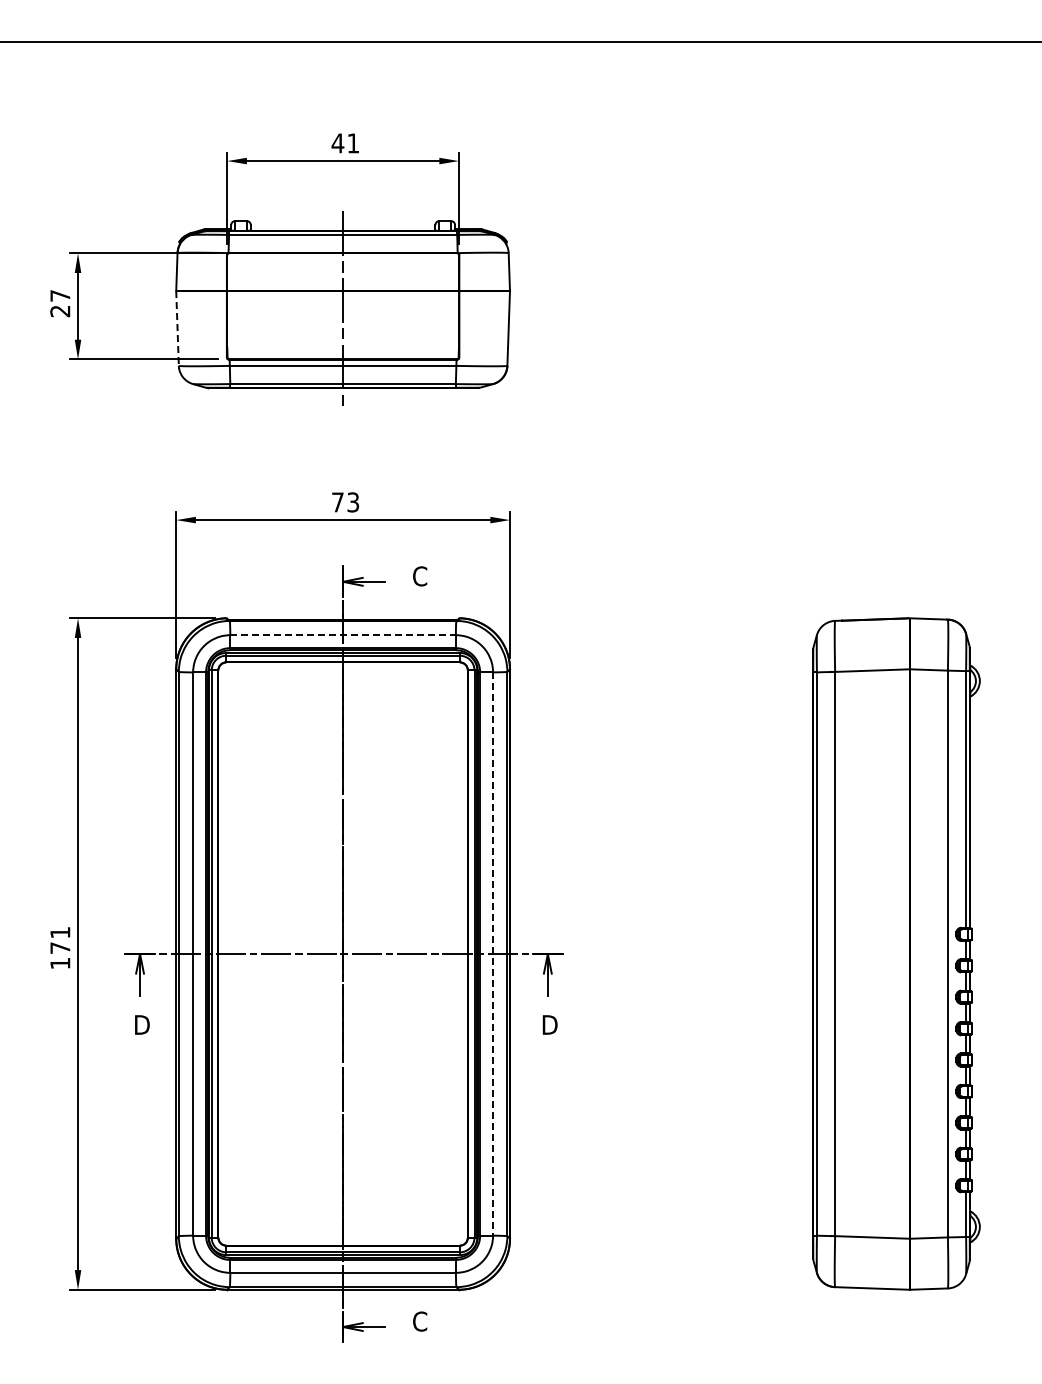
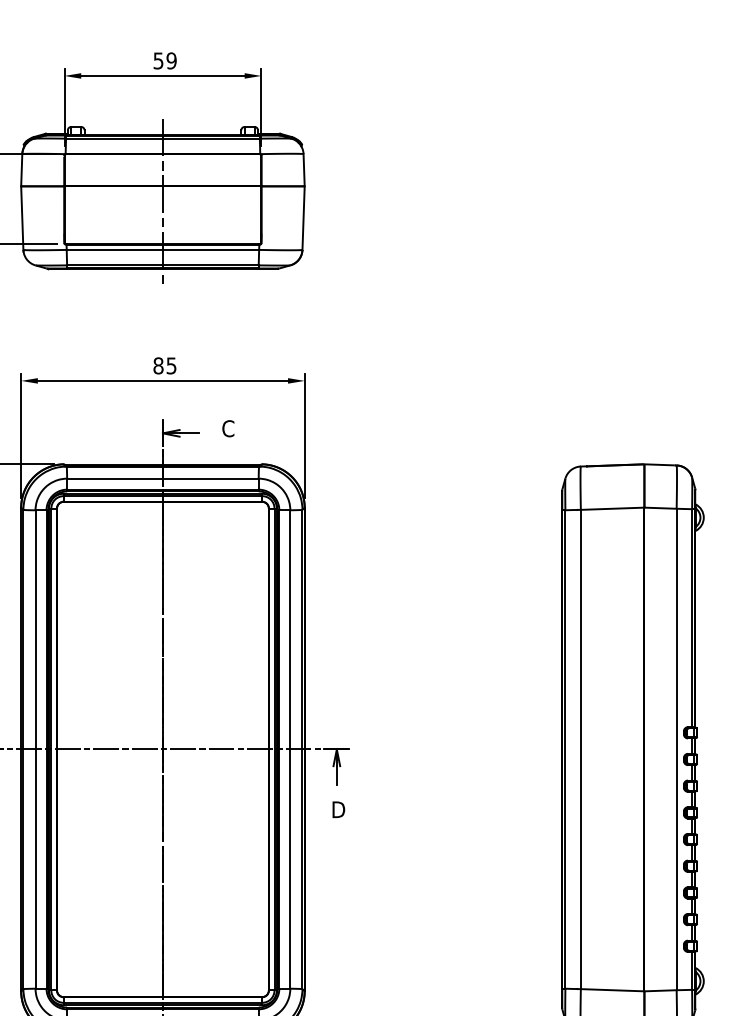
text: (345, 143) -> (164, 61), 41 -> 59
line: (177, 328) -> (22, 218), dashed -> solid
text: (345, 502) -> (164, 365), 73 -> 85
line: (343, 635) -> (163, 478), dashed -> solid
line: (493, 954) -> (290, 749), dashed -> solid

